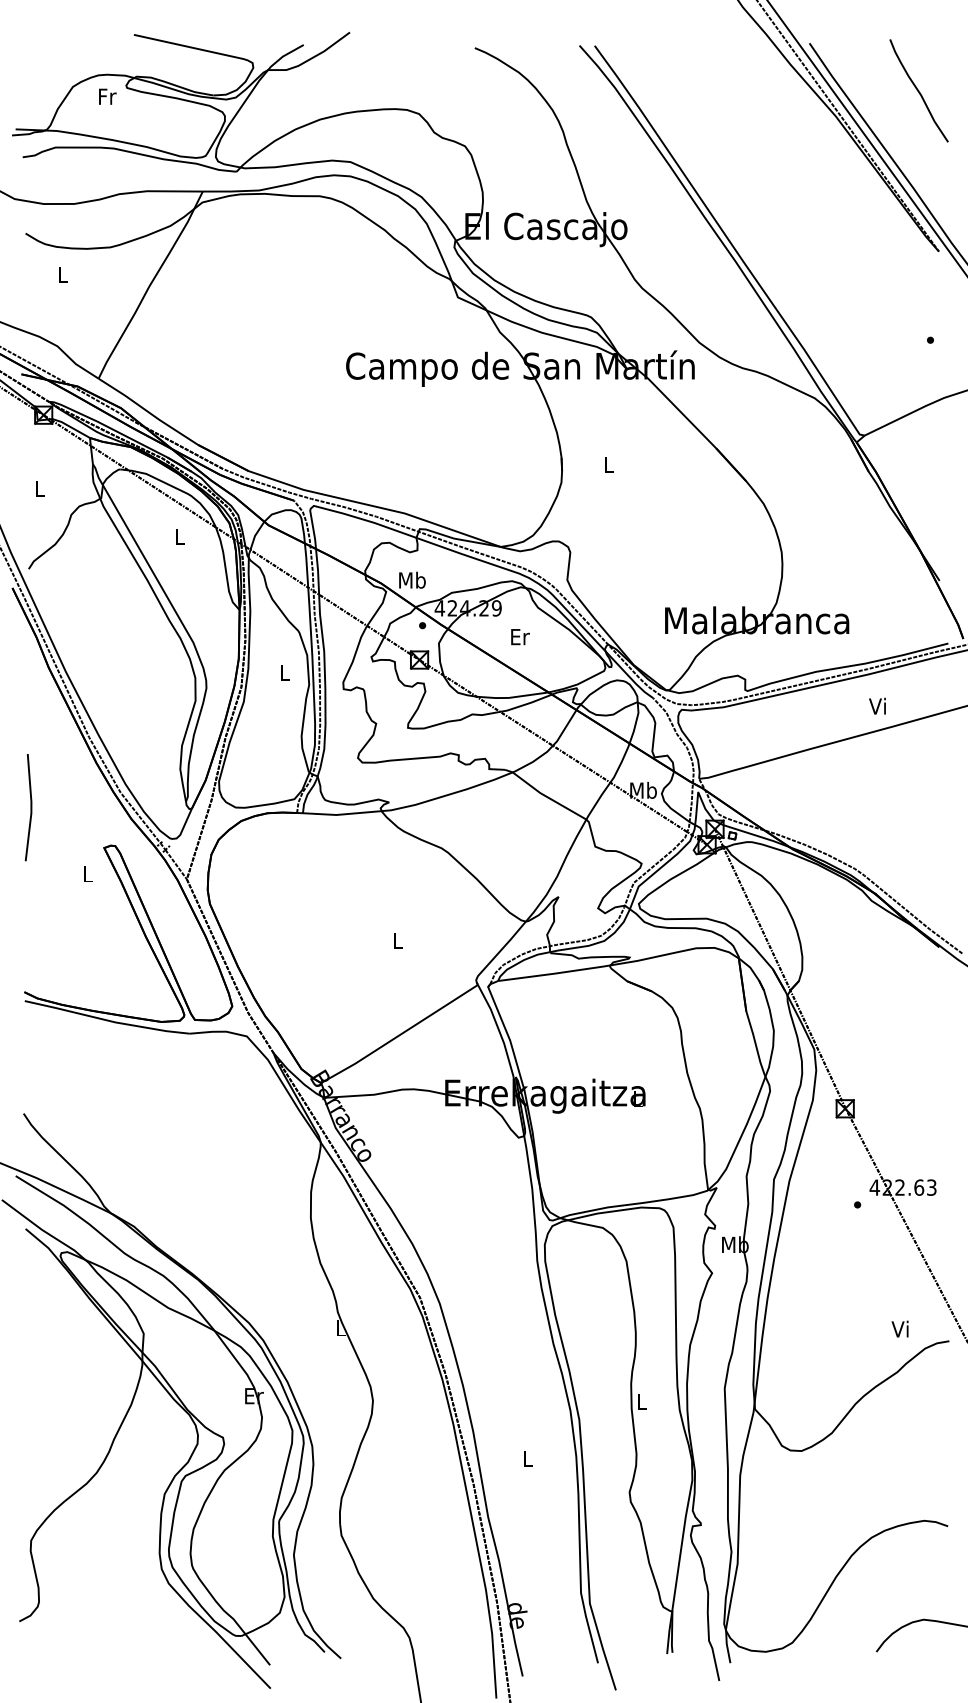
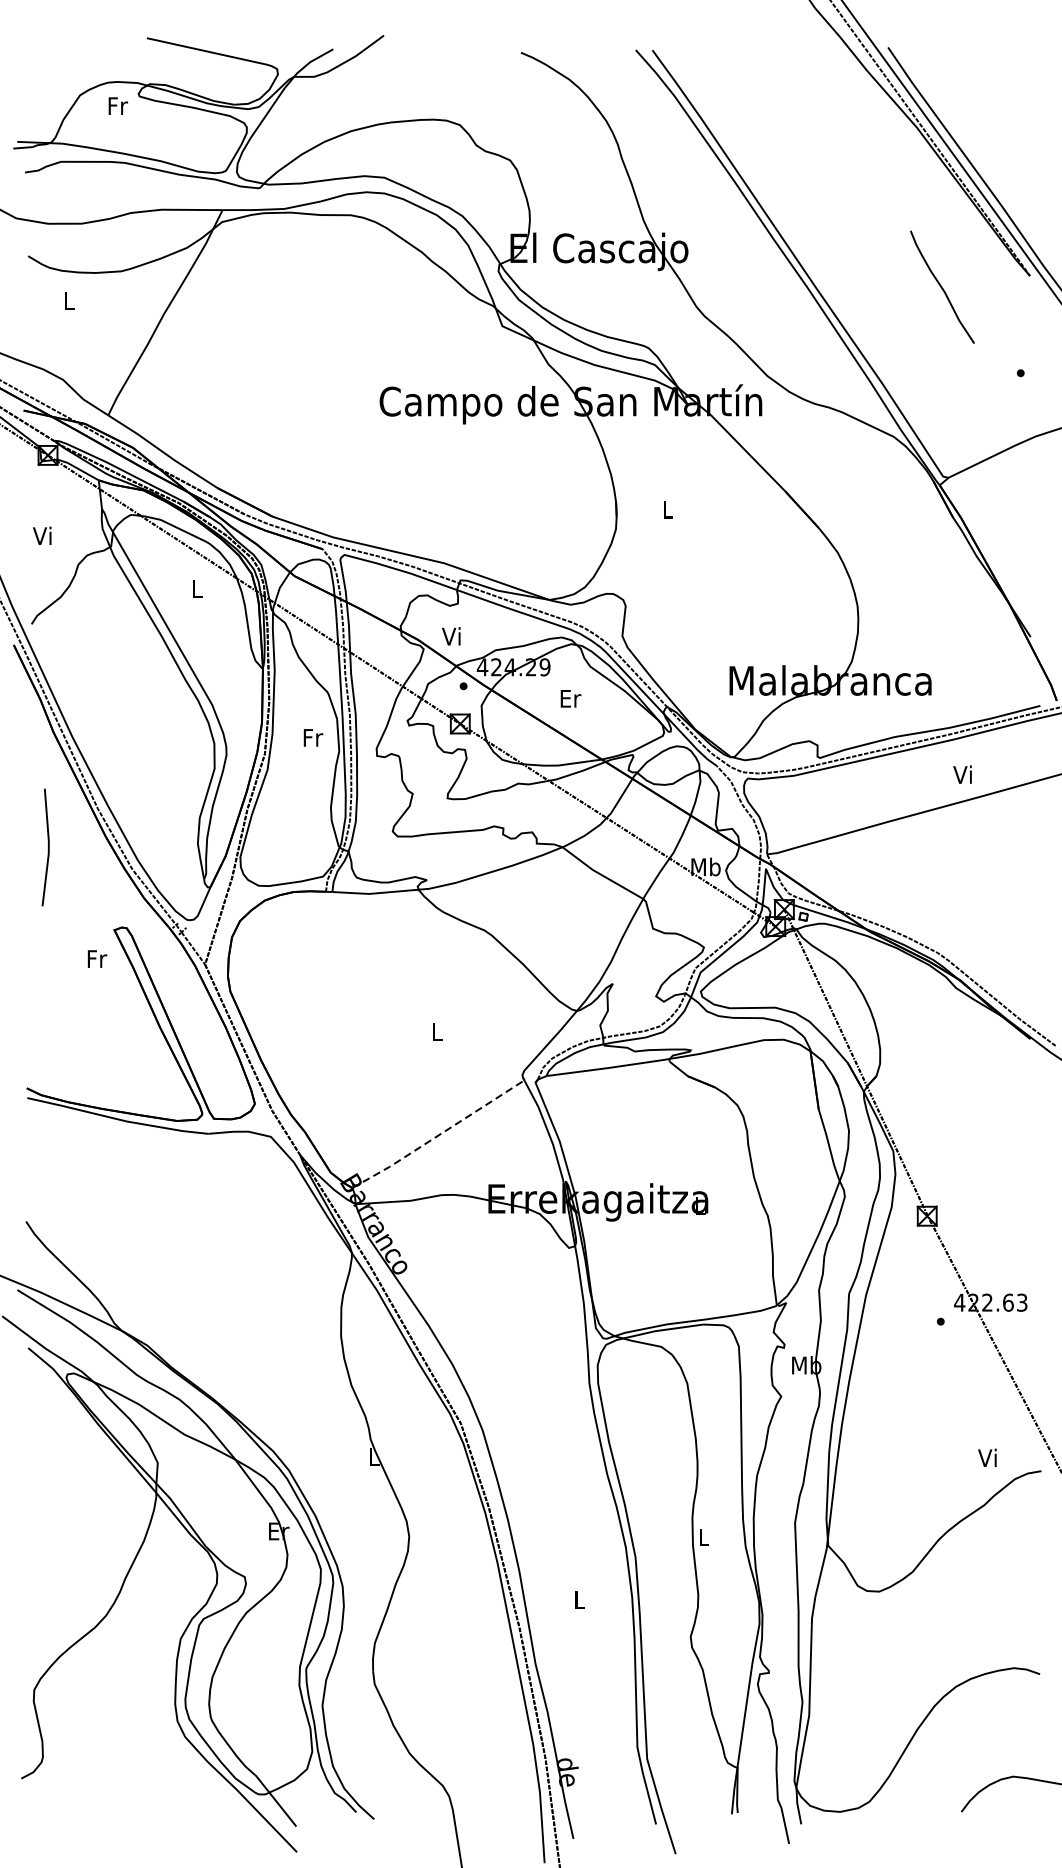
curve: (918, 90) -> (941, 286), moved
text: (38, 488) -> (42, 535), L -> Vi
text: (412, 579) -> (452, 635), Mb -> Vi
text: (285, 672) -> (313, 737), L -> Fr
line: (30, 807) -> (47, 847), moved
text: (88, 874) -> (97, 959), L -> Fr
line: (399, 1035) -> (438, 1135), solid -> dashed

